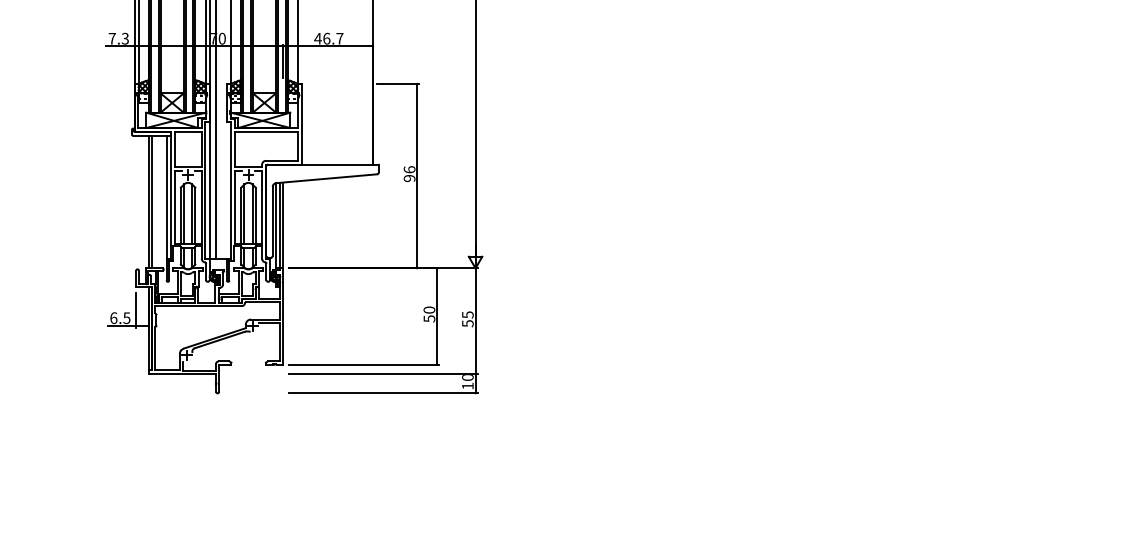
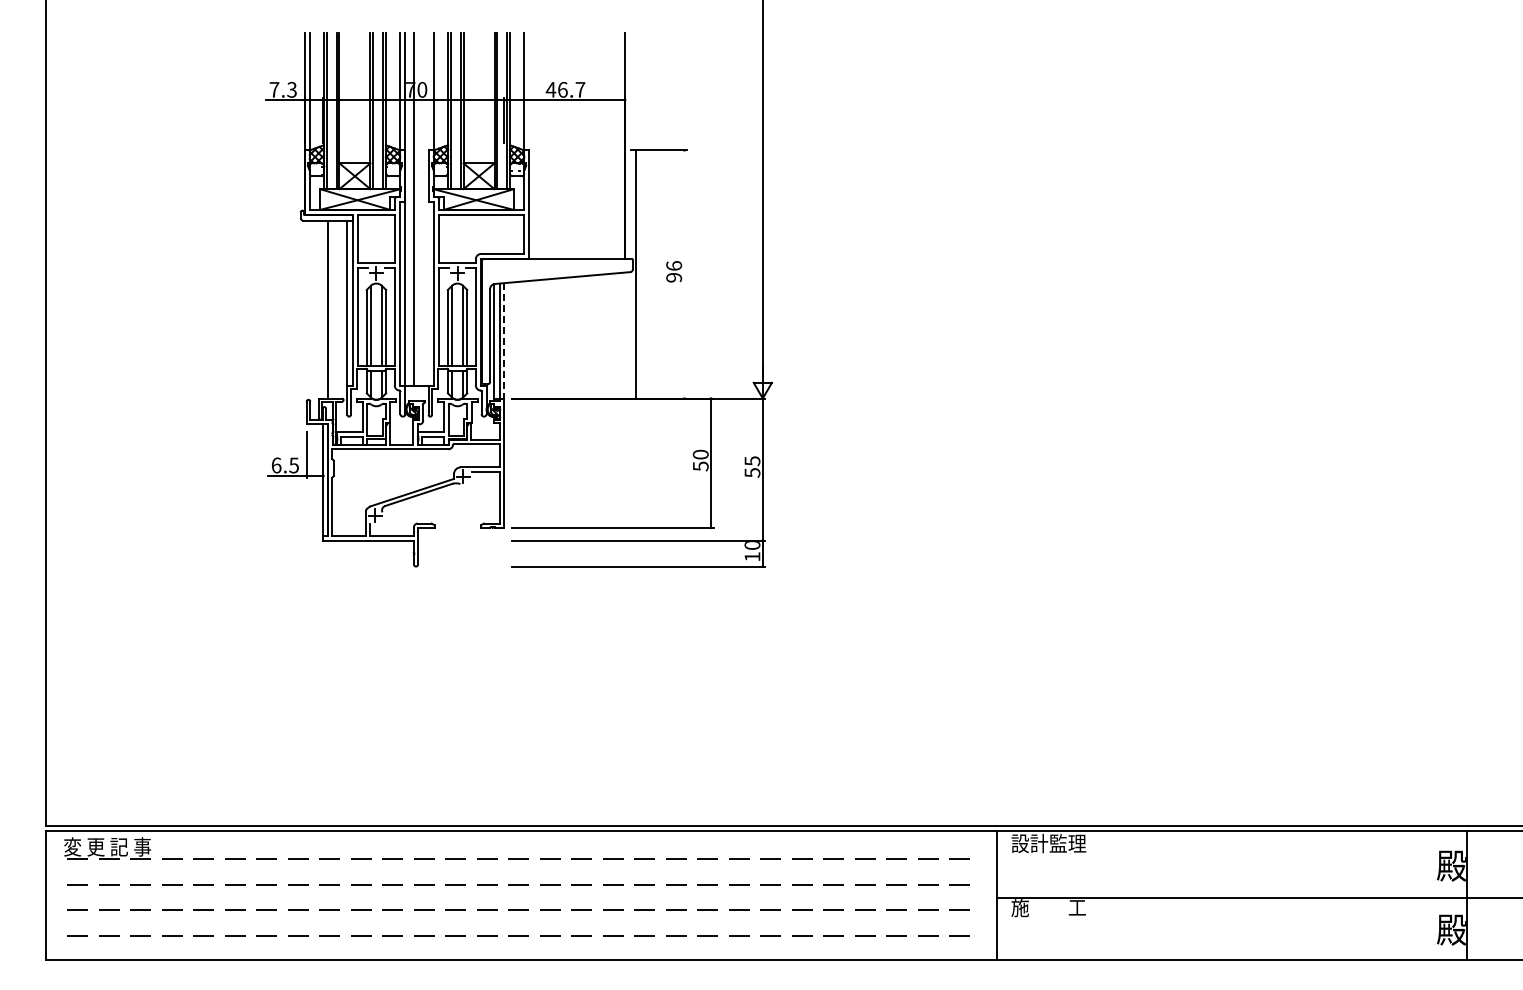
line: (417, 176) -> (635, 274), moved
line: (148, 202) -> (323, 309), removed
line: (283, 225) -> (504, 340), solid -> dashed

